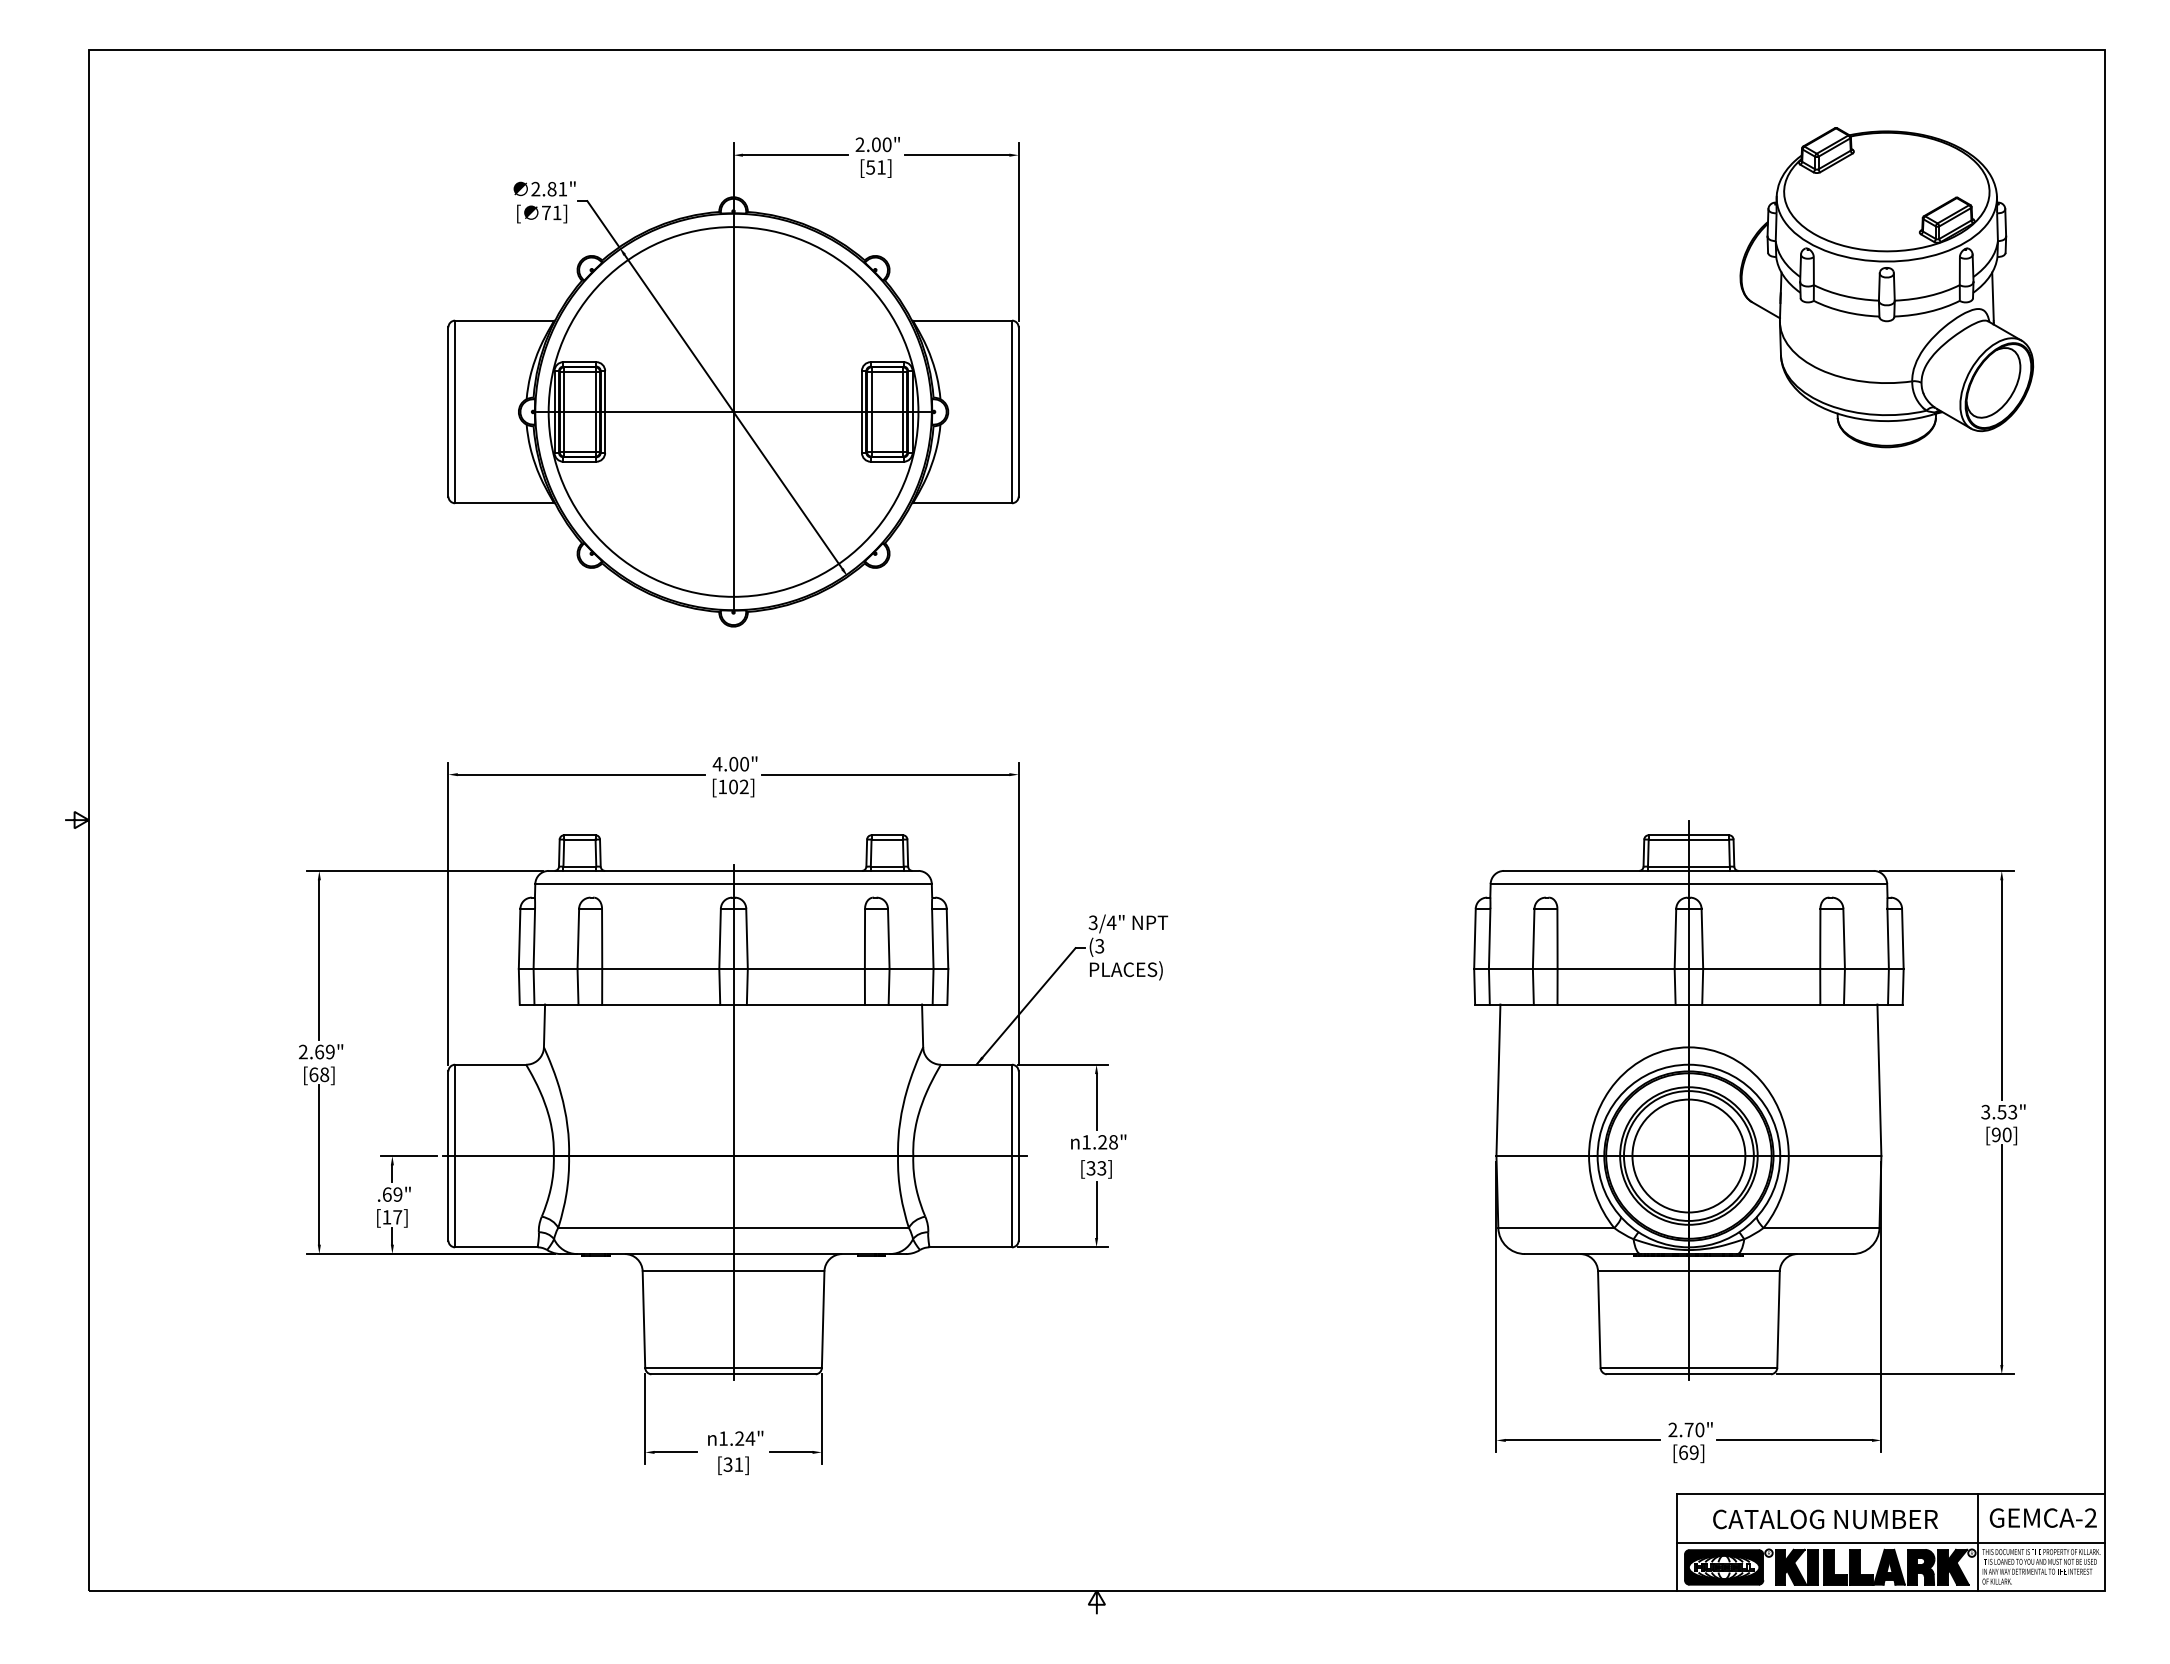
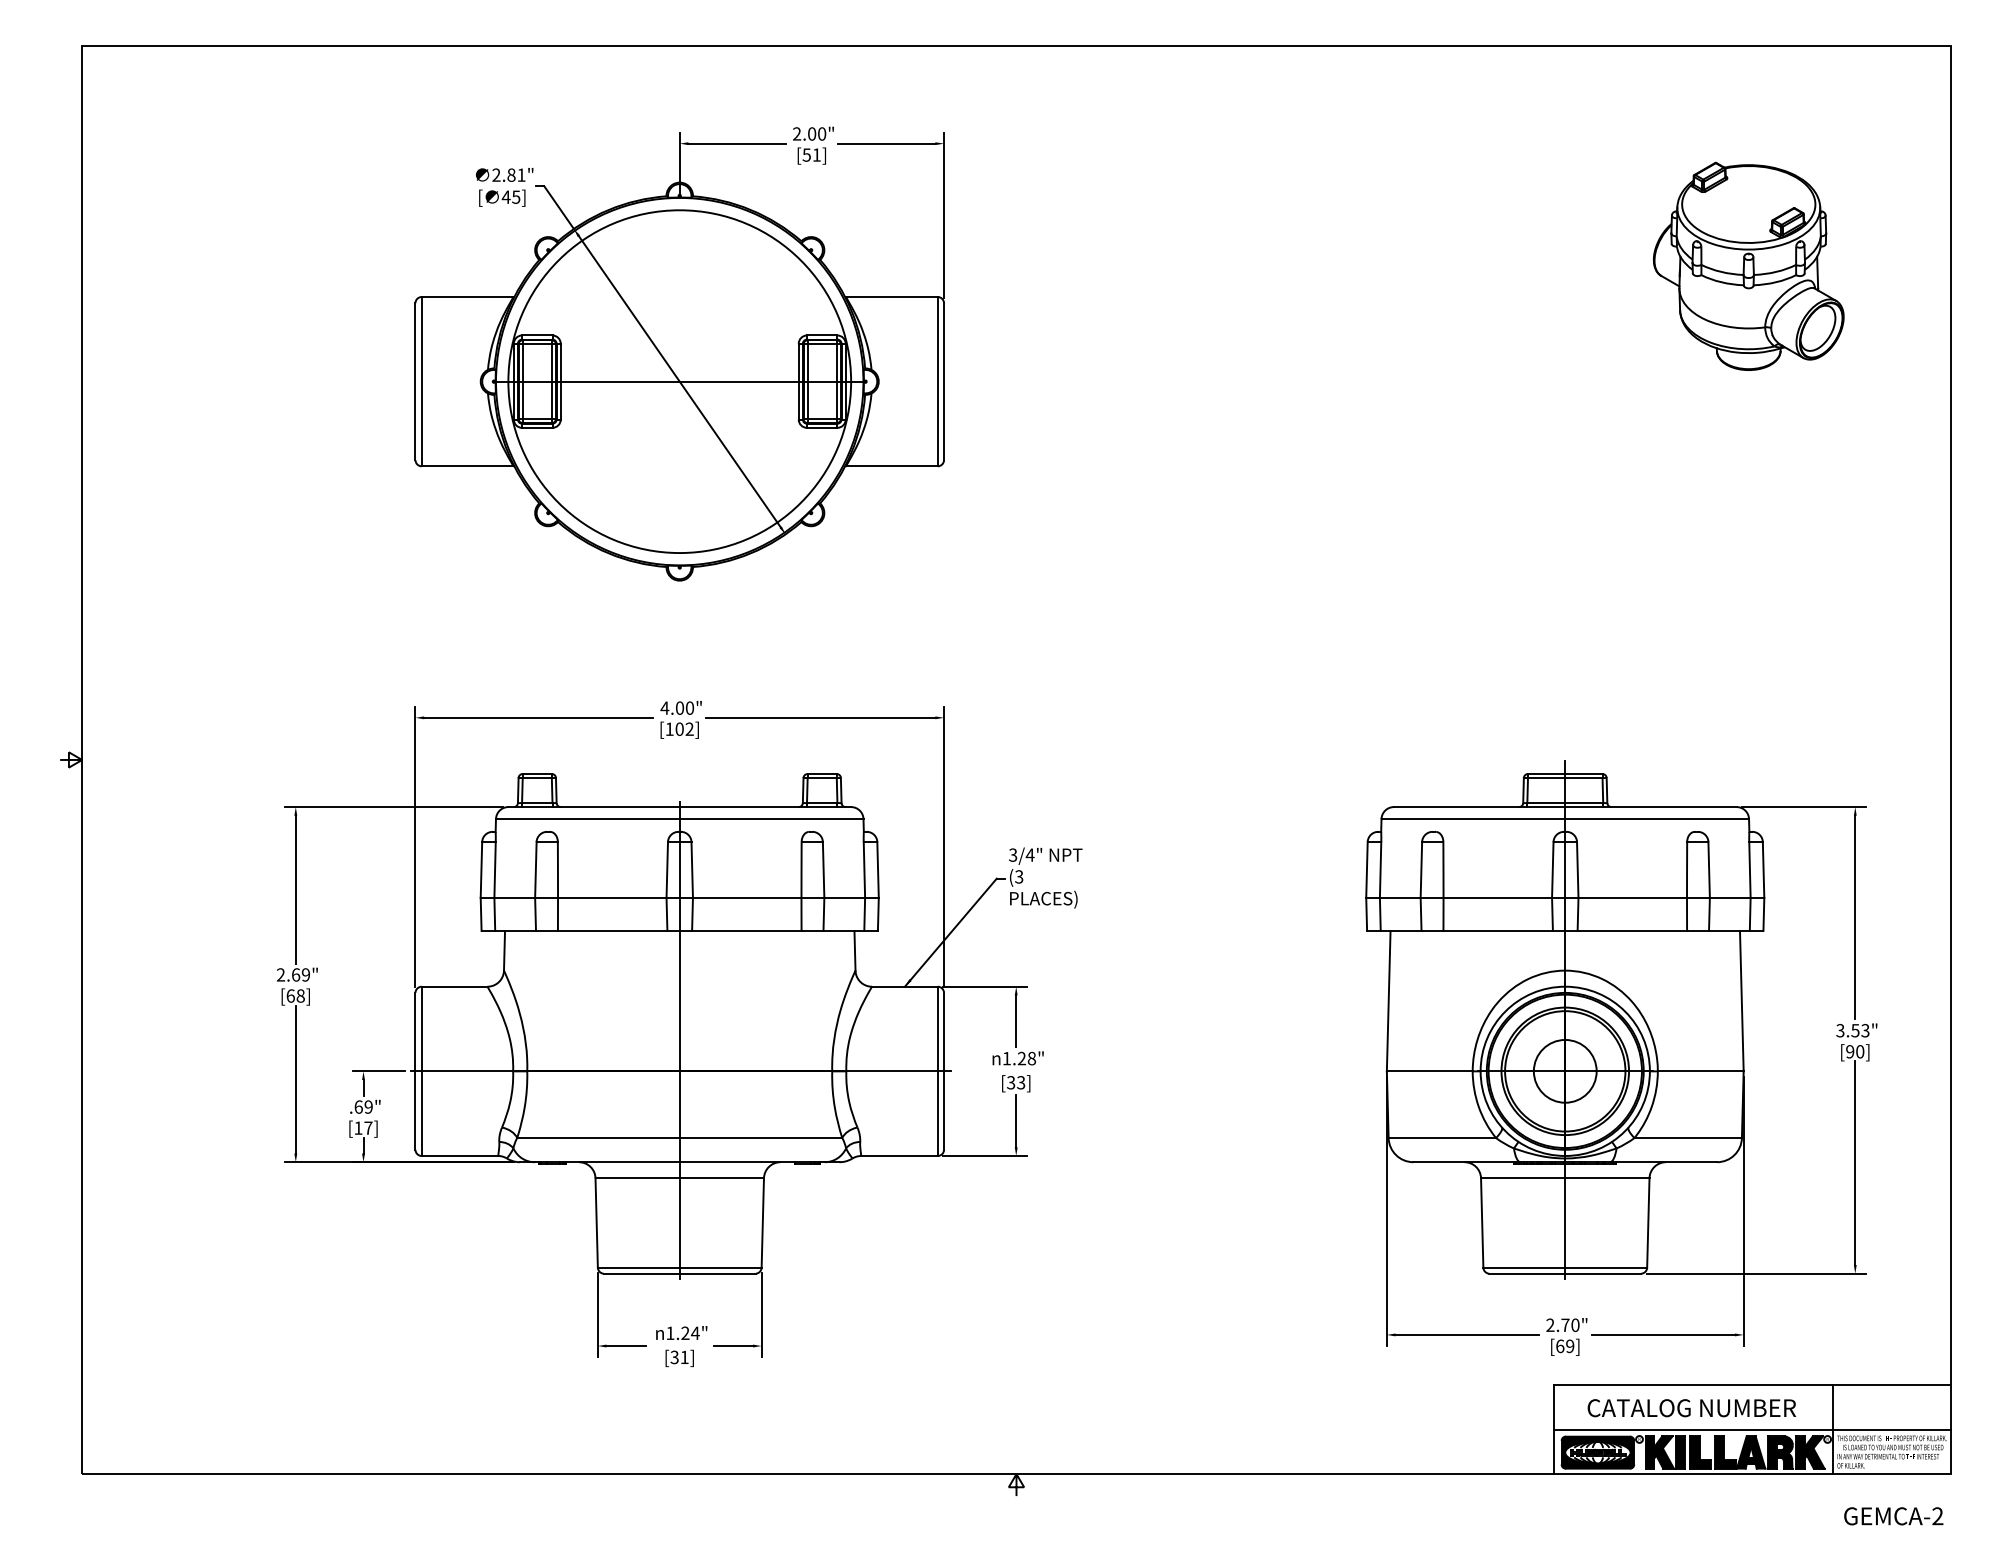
text: (551, 212) -> (510, 196), 71] -> 45]
part: (1886, 287) -> (1748, 266), size x0.7
line: (733, 411) -> (679, 381), removed
circle: (1688, 1155) -> (1564, 1070), size x0.6
text: (2042, 1517) -> (1893, 1515), moved

